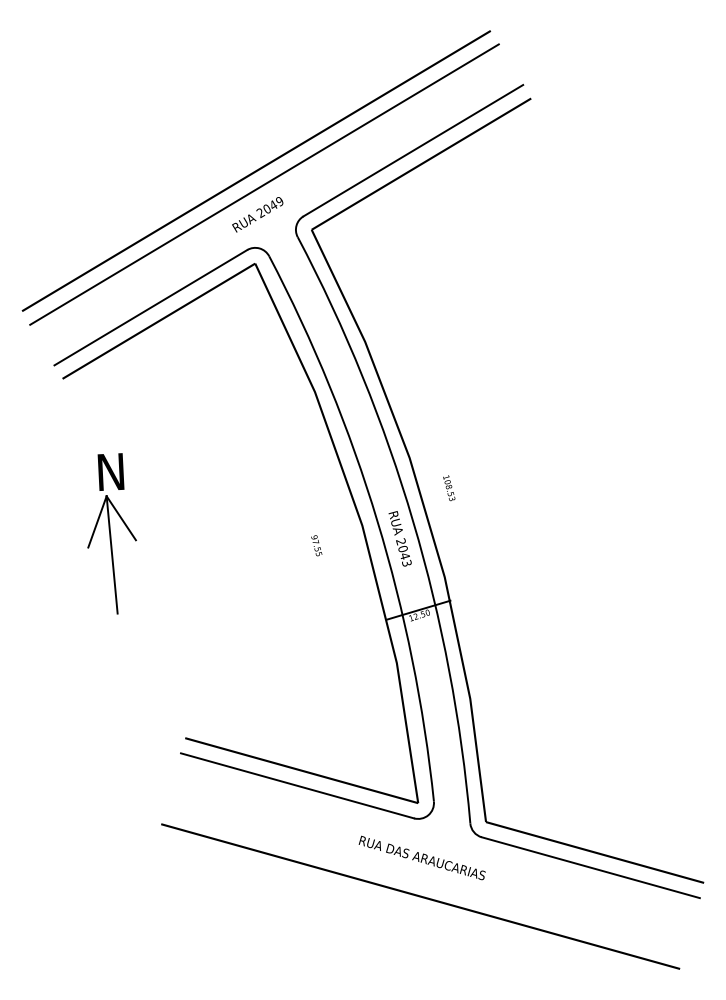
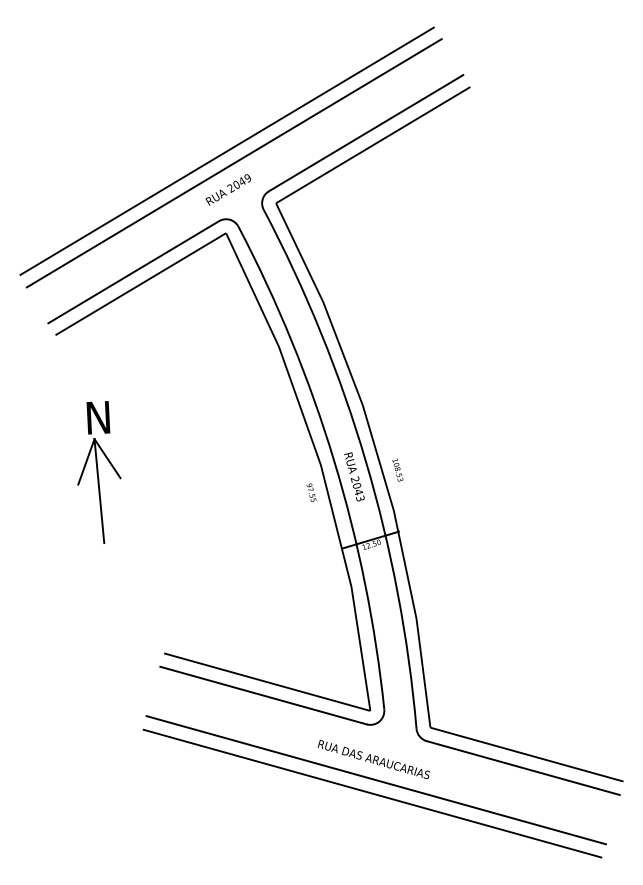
text: (449, 488) -> (398, 470), moved
text: (316, 545) -> (311, 492), moved
line: (424, 881) -> (375, 780), added

